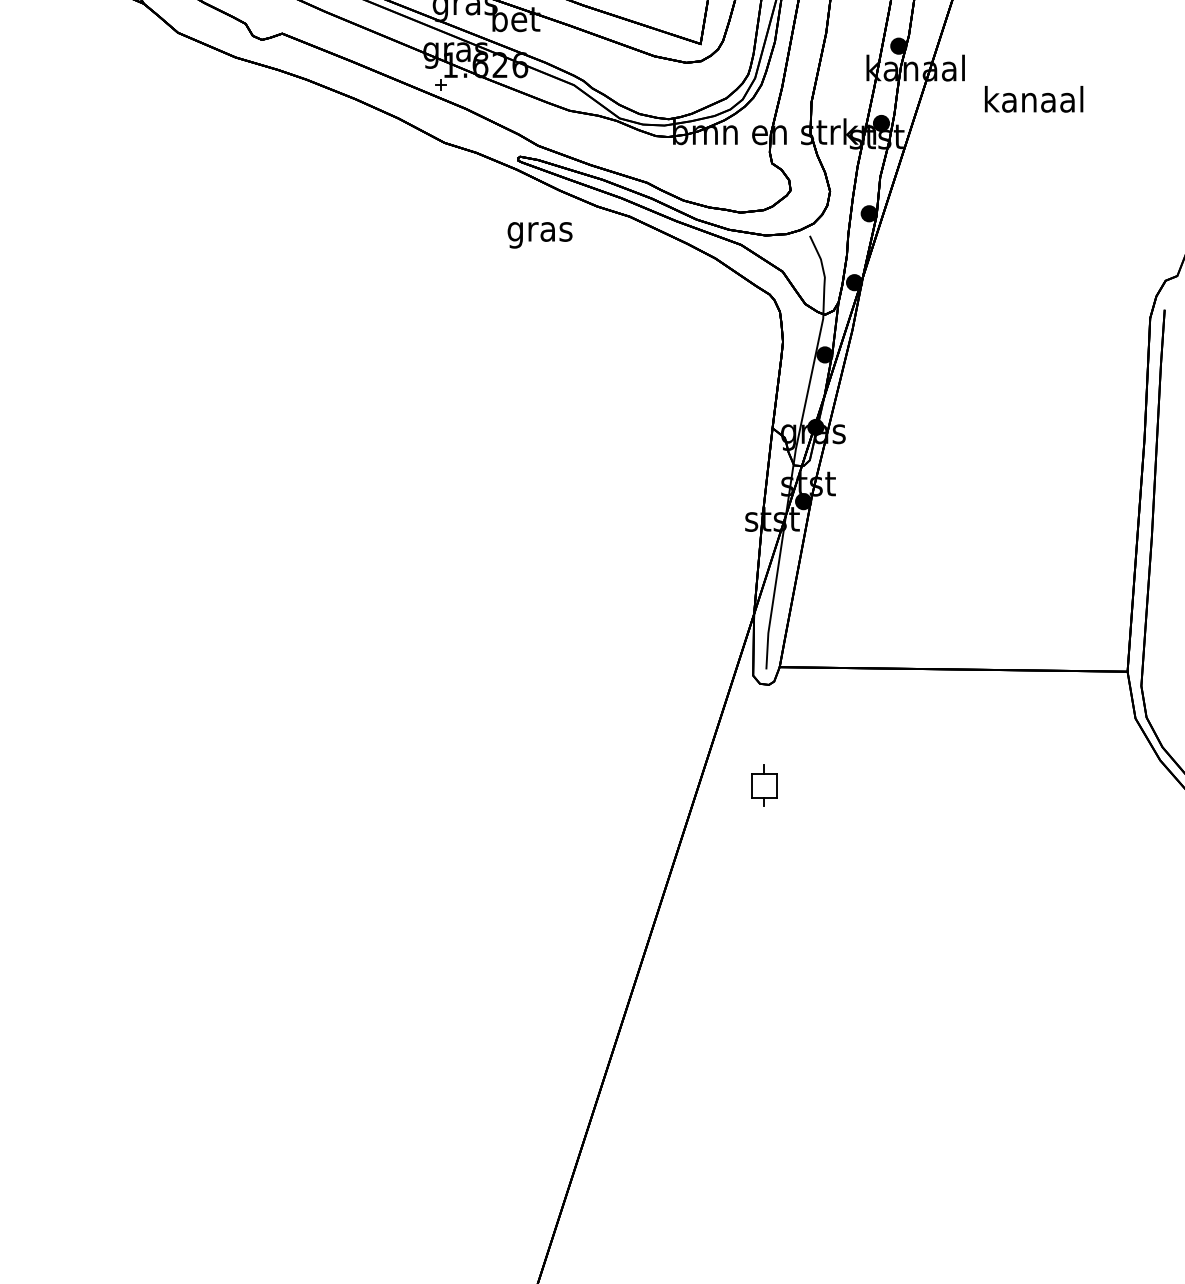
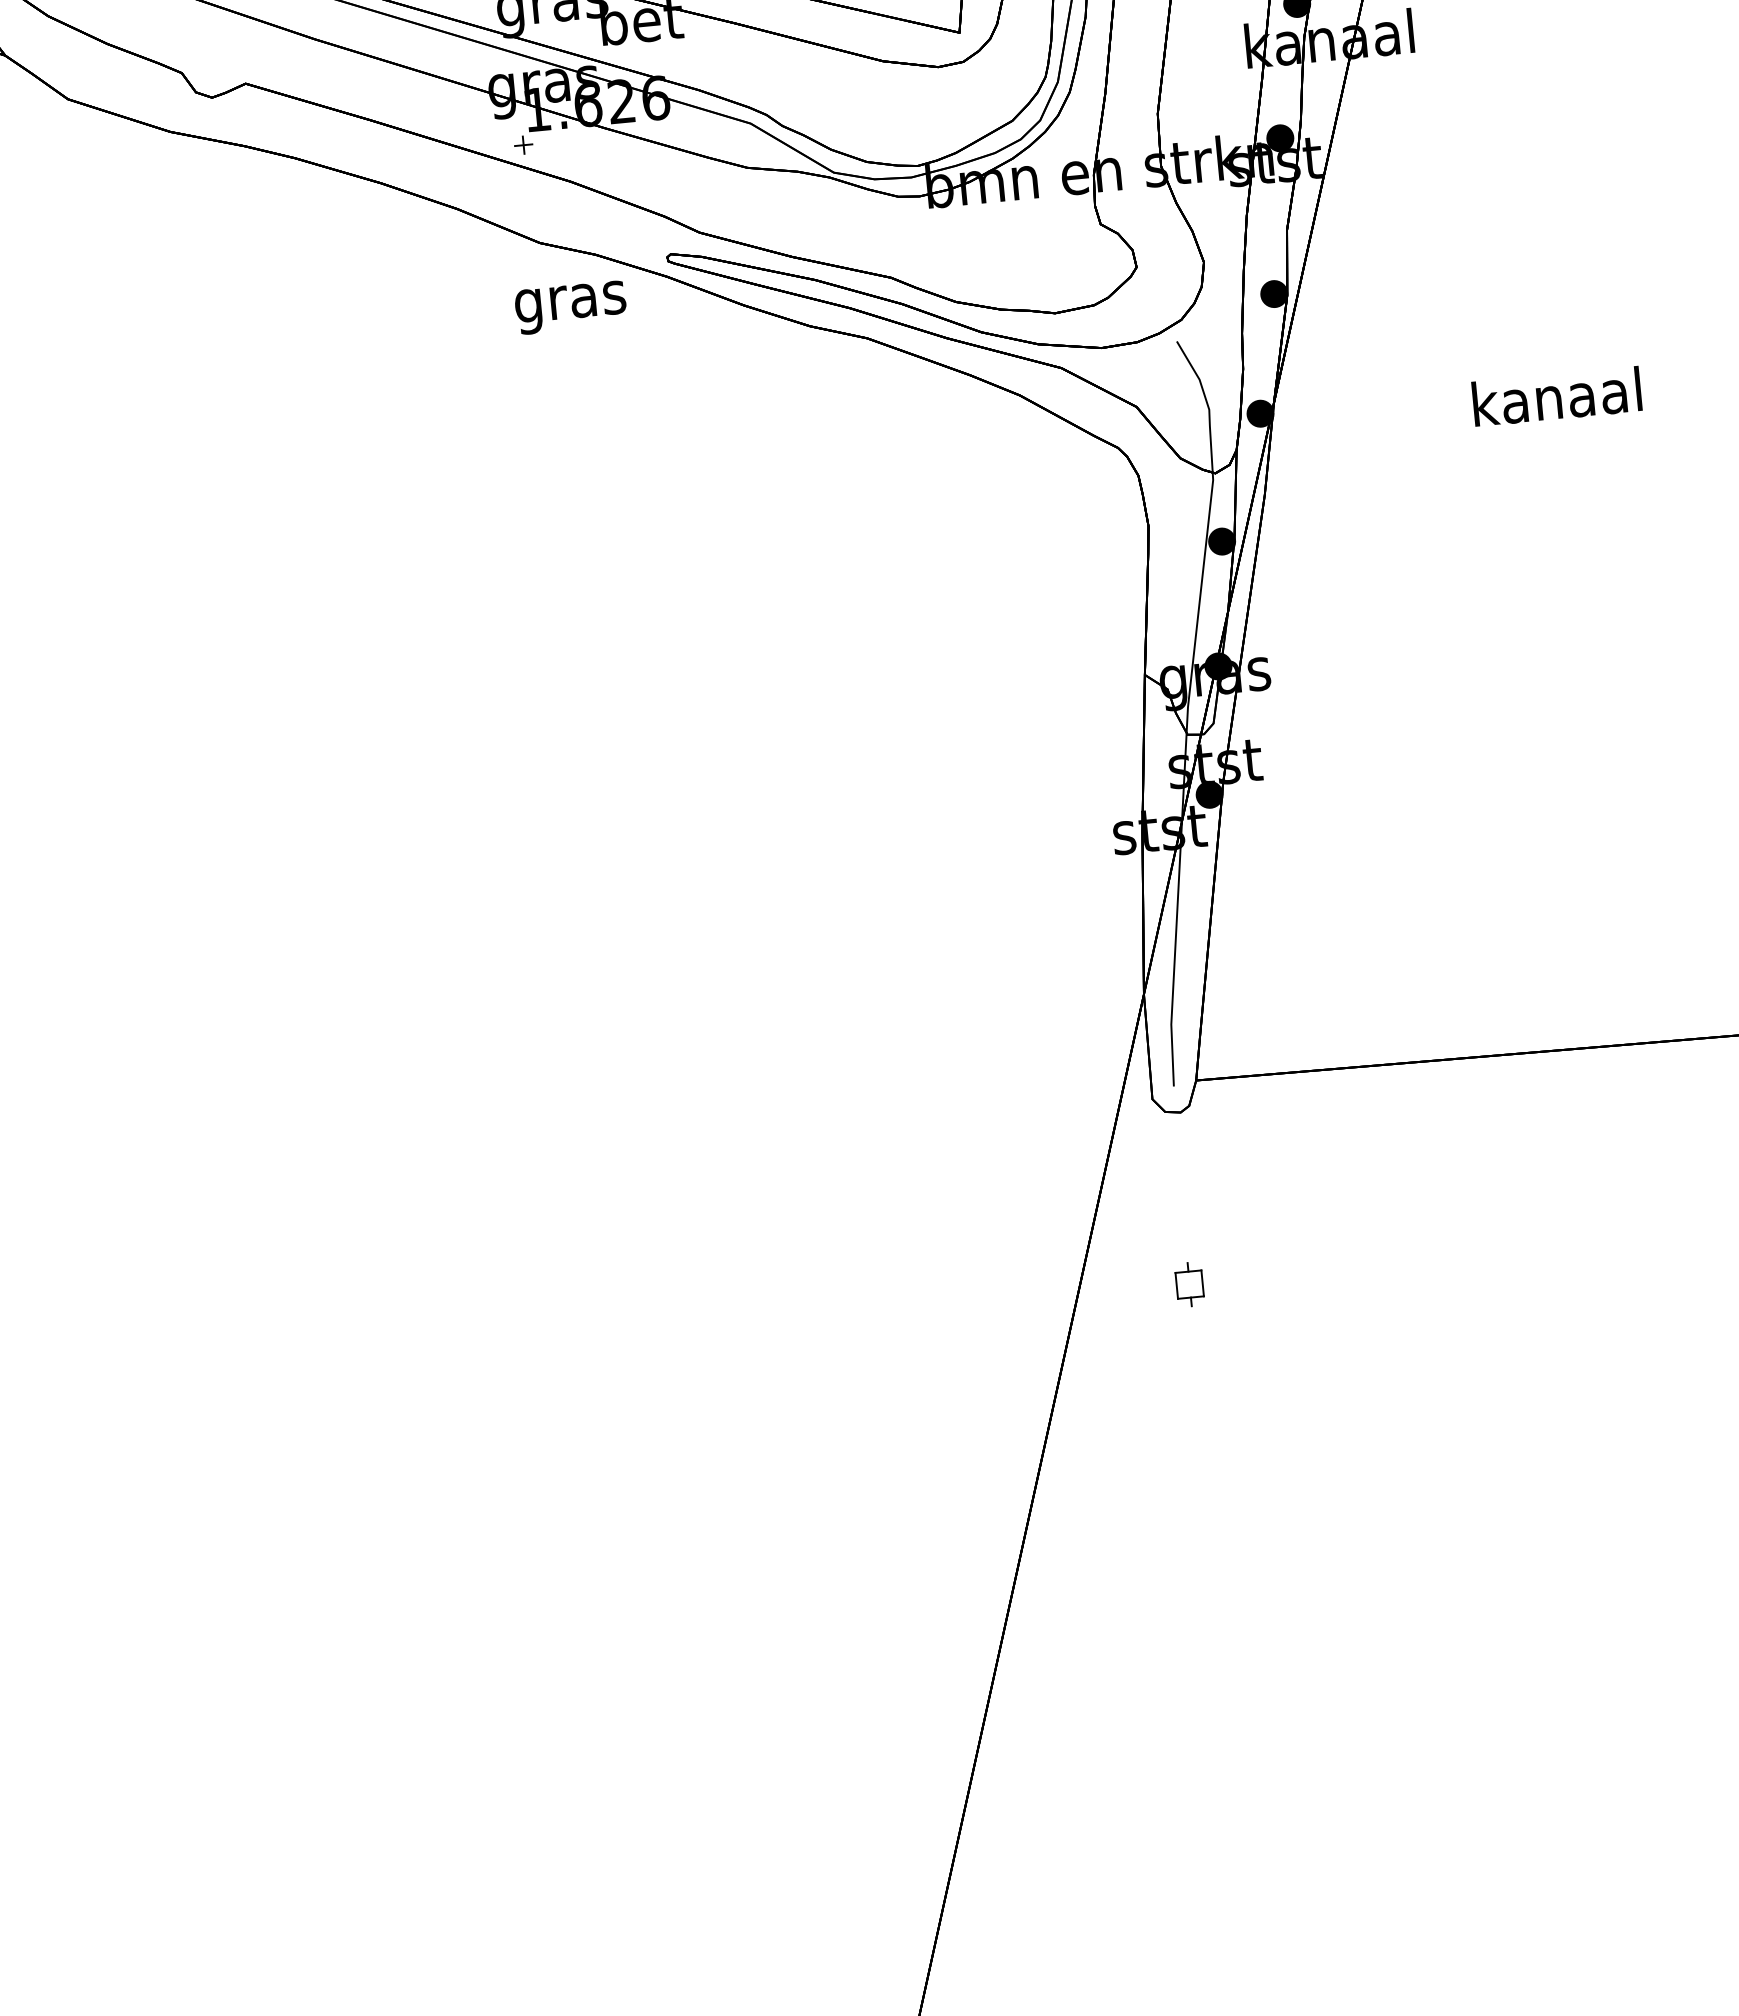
text: (1033, 99) -> (1556, 397), moved
text: (539, 235) -> (570, 308), moved
part: (764, 785) -> (1189, 1284), size x0.62

